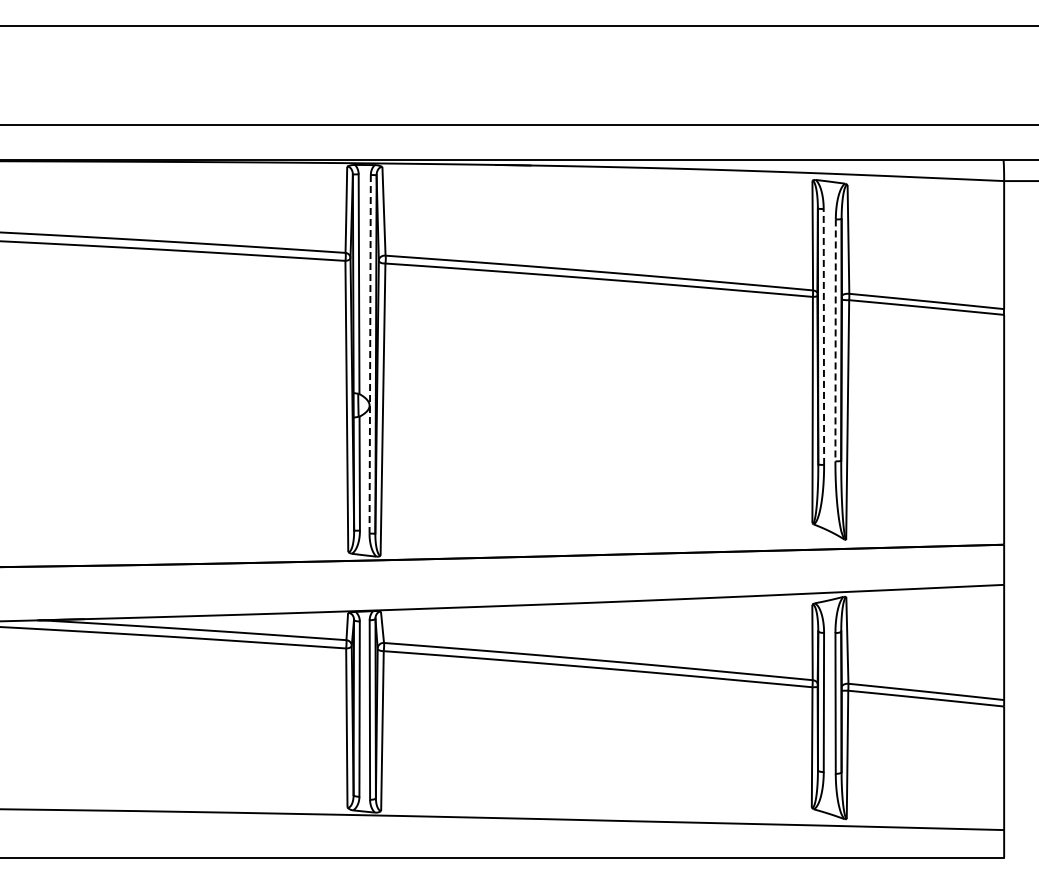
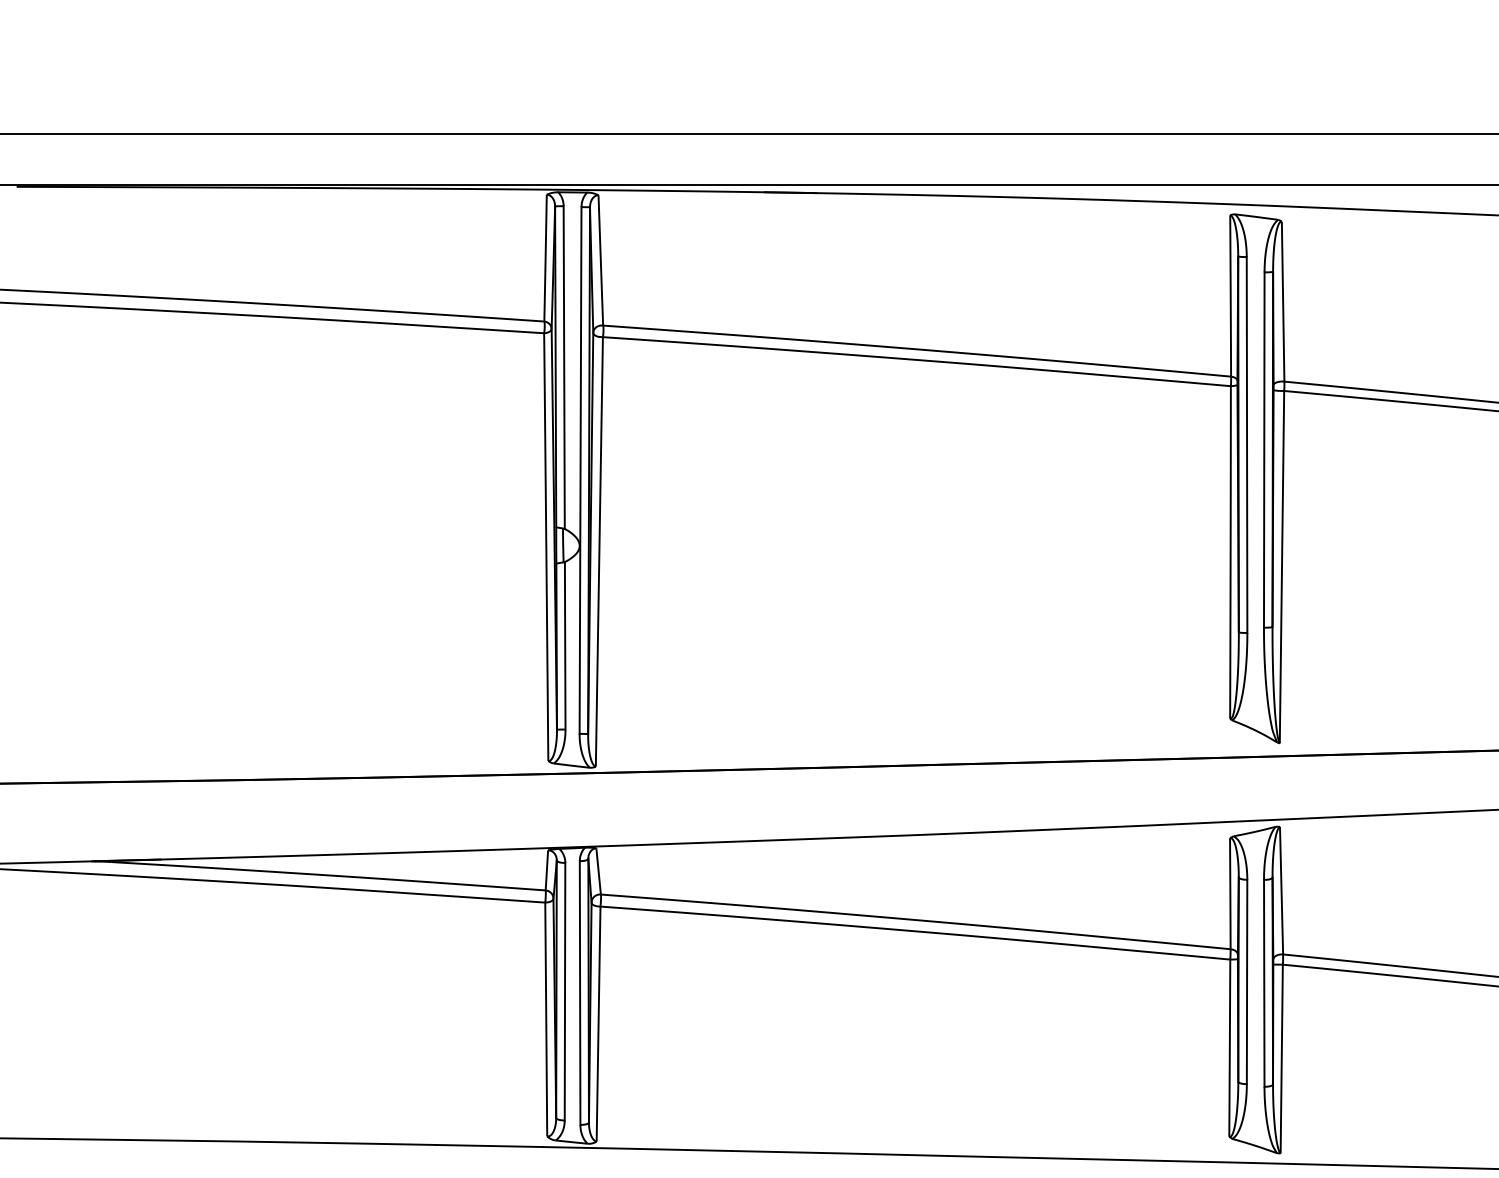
line: (823, 336) -> (1246, 444), dashed -> solid
line: (835, 340) -> (1264, 450), dashed -> solid
line: (370, 354) -> (581, 470), dashed -> solid

